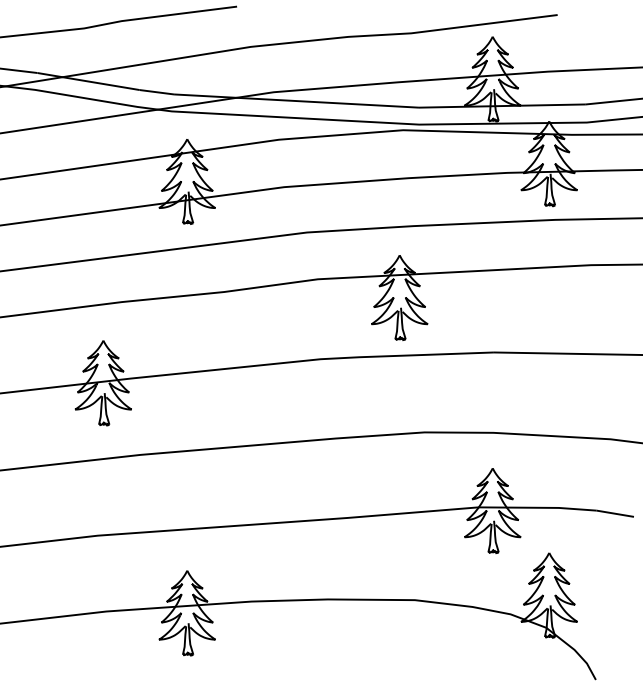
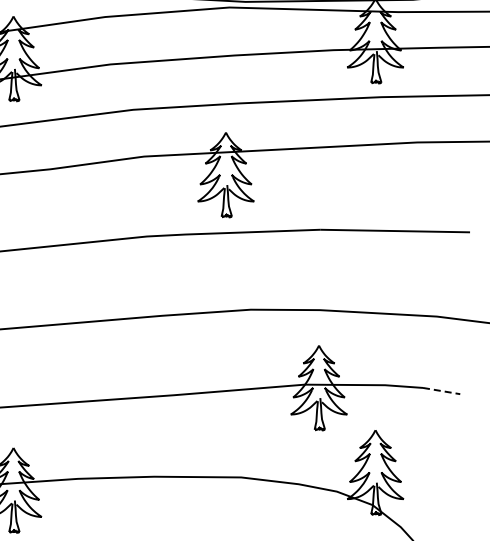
line: (615, 513) -> (441, 390), solid -> dashed

